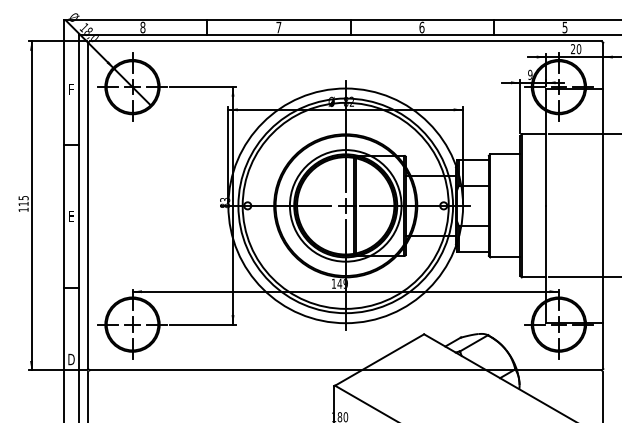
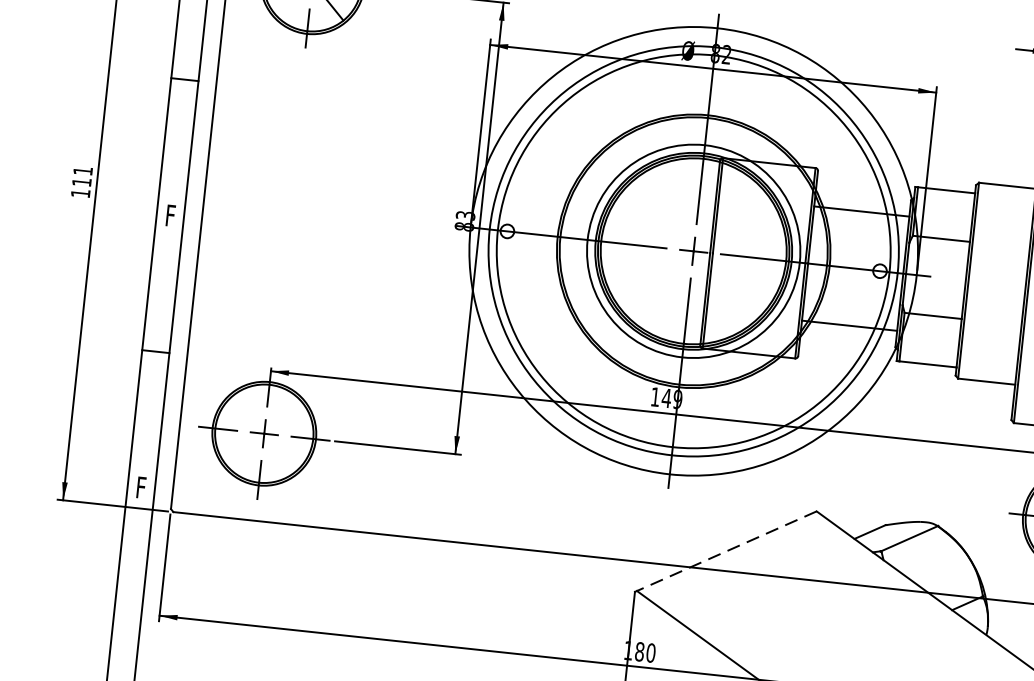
text: (23, 198) -> (82, 171), 115 -> 111
text: (71, 216) -> (170, 215), E -> F
text: (71, 359) -> (141, 487), D -> F
line: (379, 360) -> (726, 552), solid -> dashed

